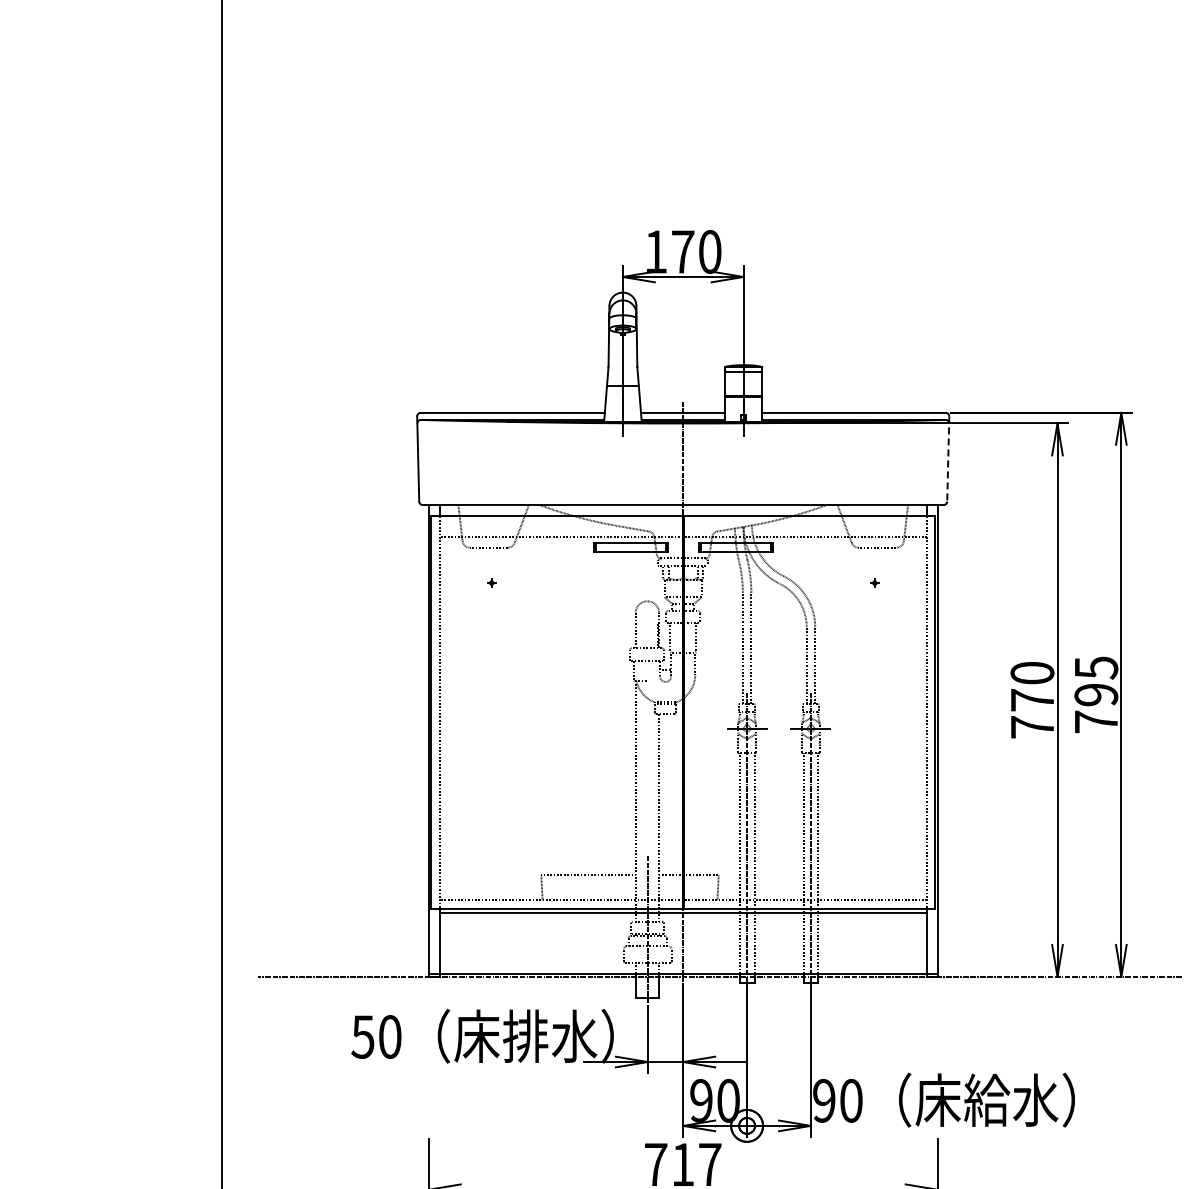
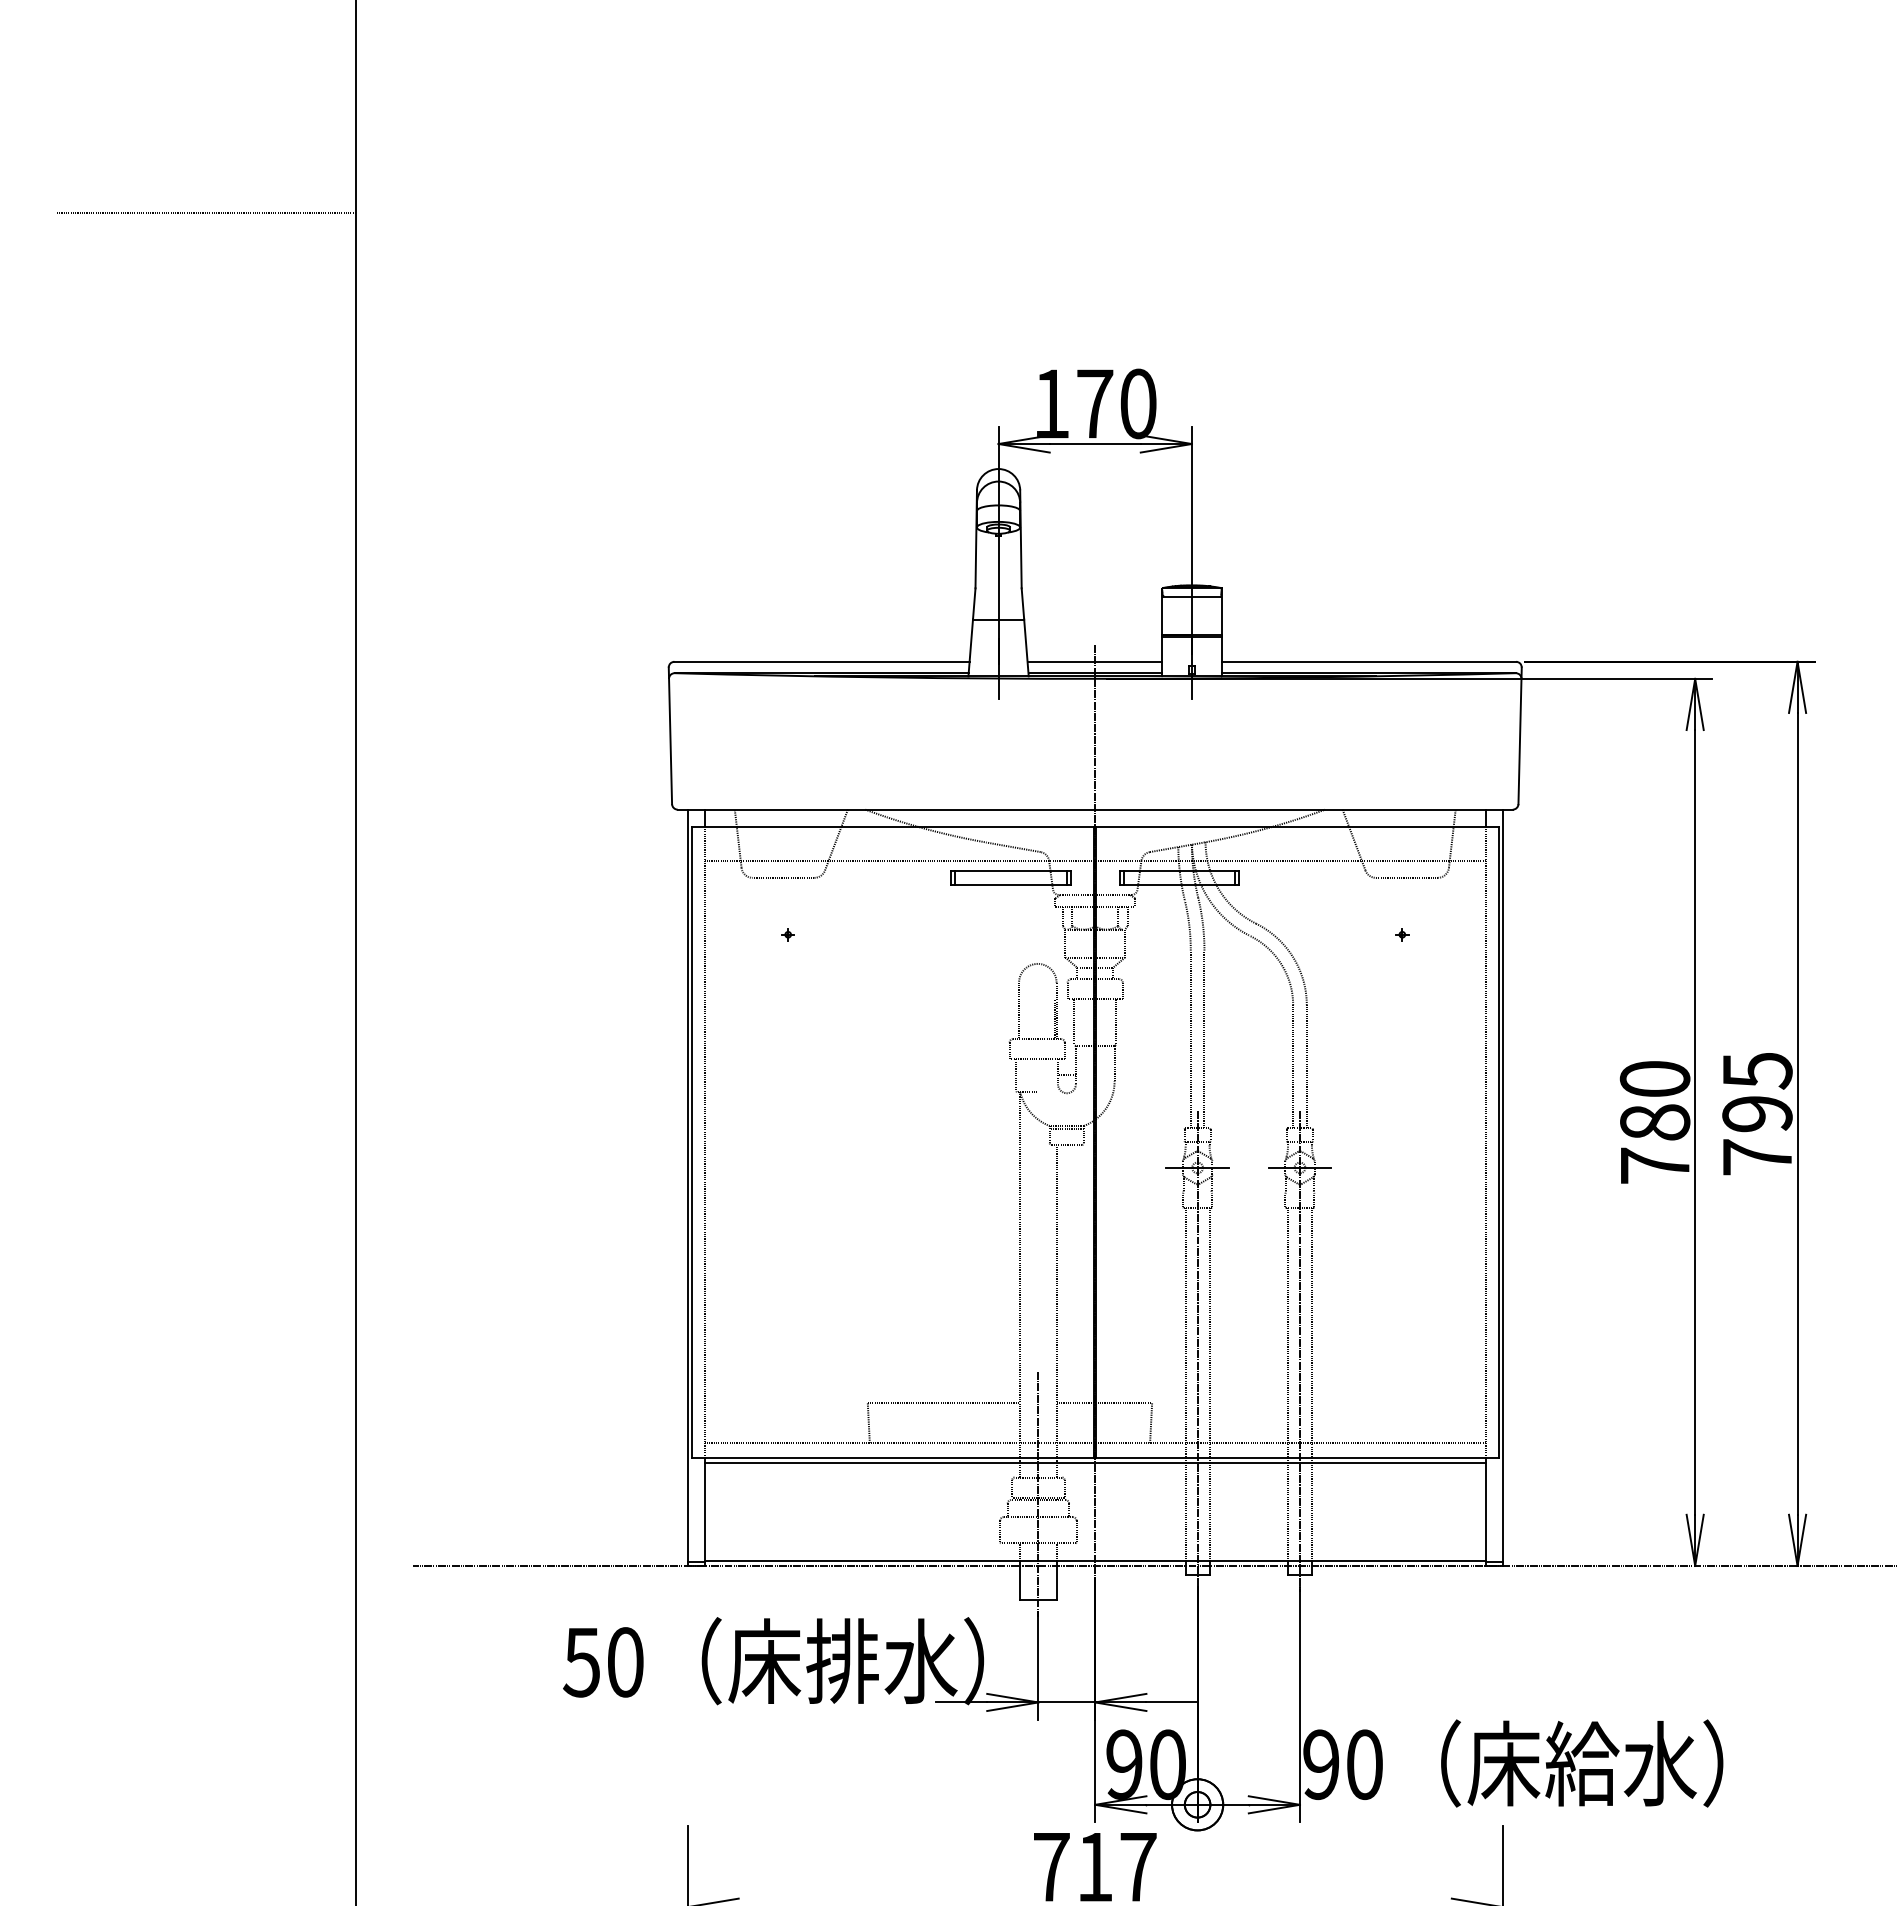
line: (128, 132) -> (206, 212), added
line: (948, 459) -> (1520, 736), dashed -> solid
text: (1032, 700) -> (1655, 1122), 770 -> 780

